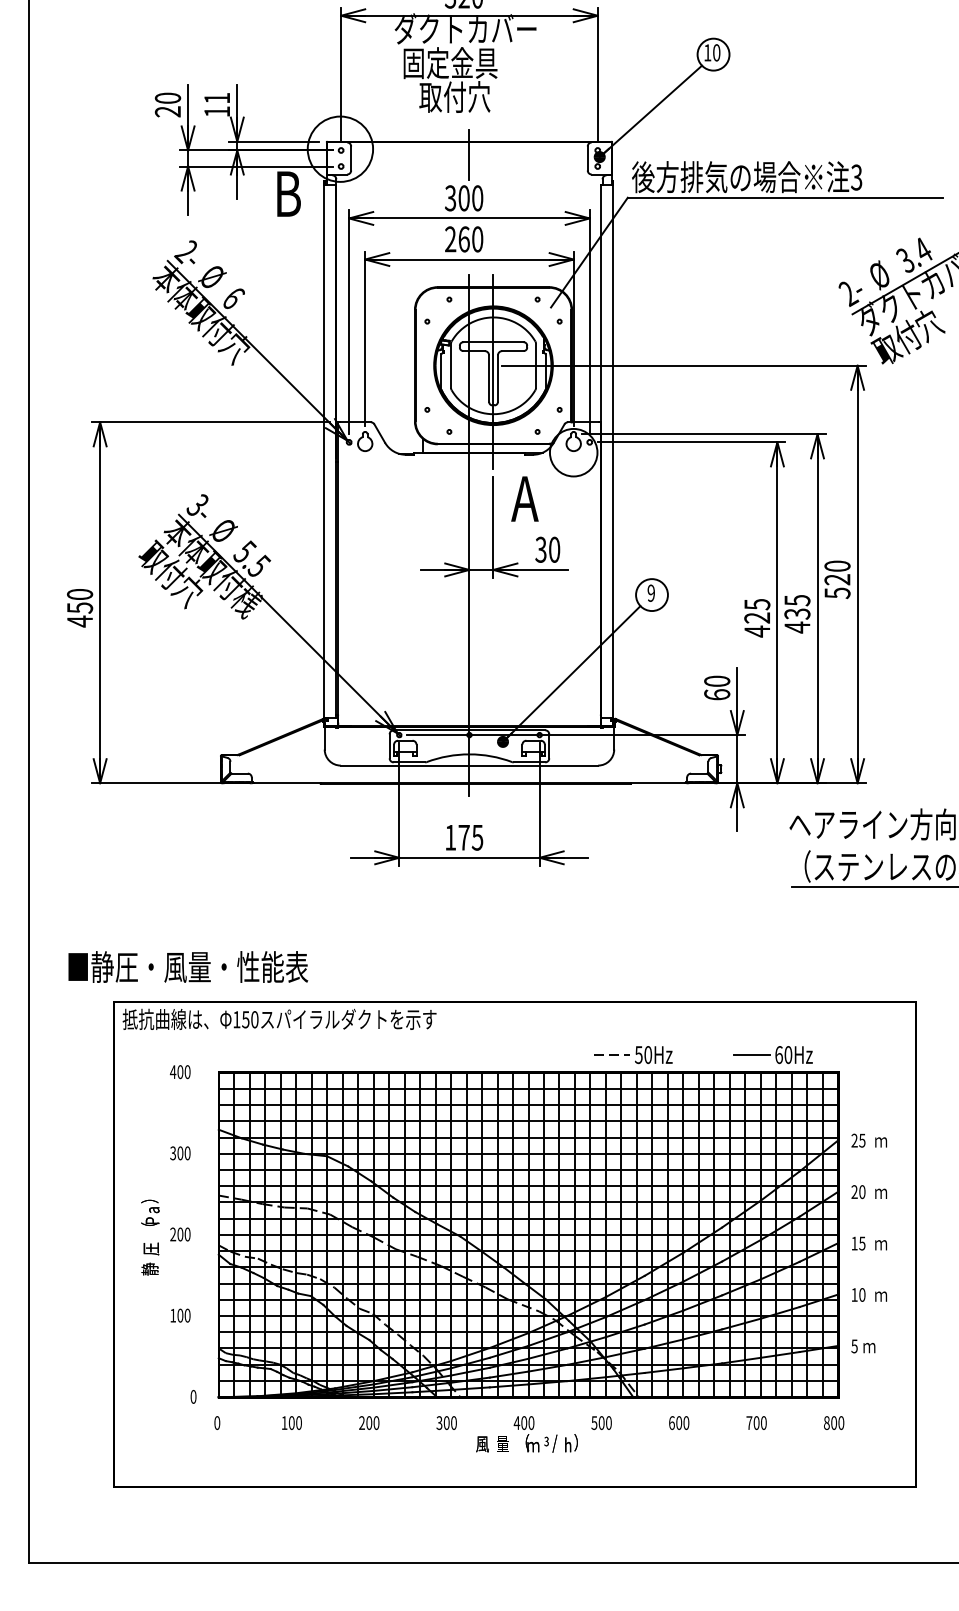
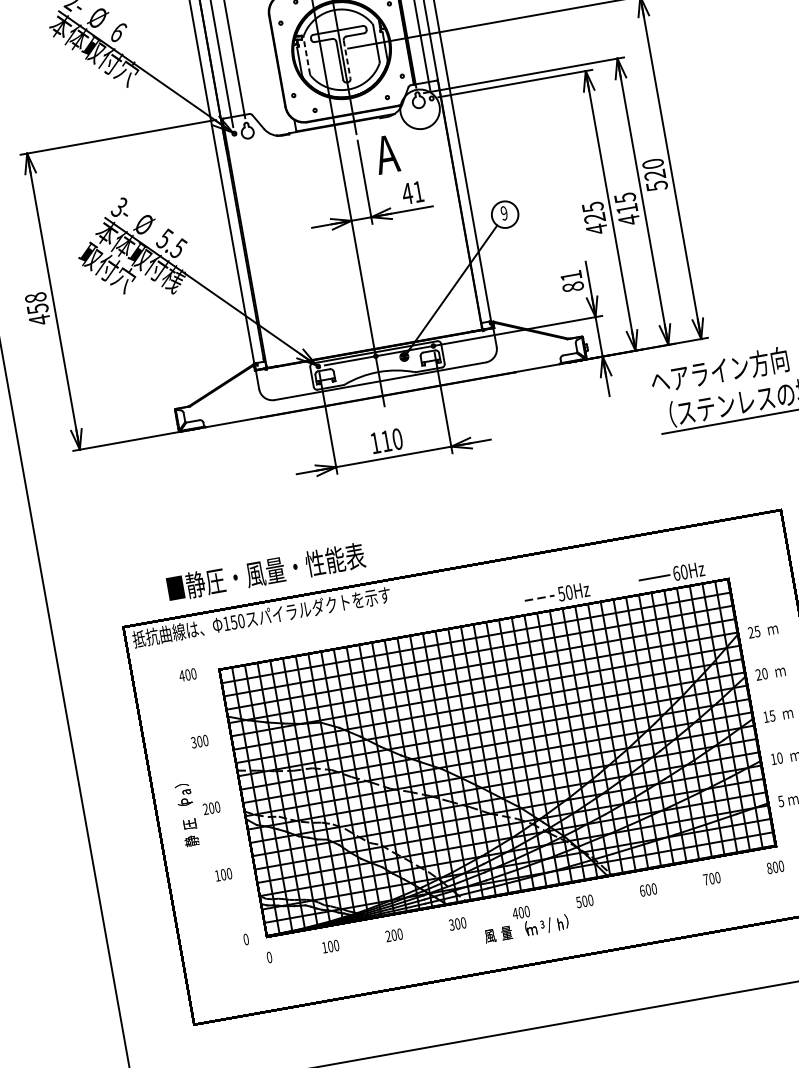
line: (451, 365) -> (307, 55), solid -> dashed
line: (497, 379) -> (346, 60), solid -> dashed
text: (547, 549) -> (412, 192), 30 -> 41
text: (80, 594) -> (36, 297), 450 -> 458
text: (797, 613) -> (627, 208), 435 -> 415
text: (717, 687) -> (572, 280), 60 -> 81
text: (470, 837) -> (391, 440), 175 -> 110
text: (188, 966) -> (266, 571), moved

